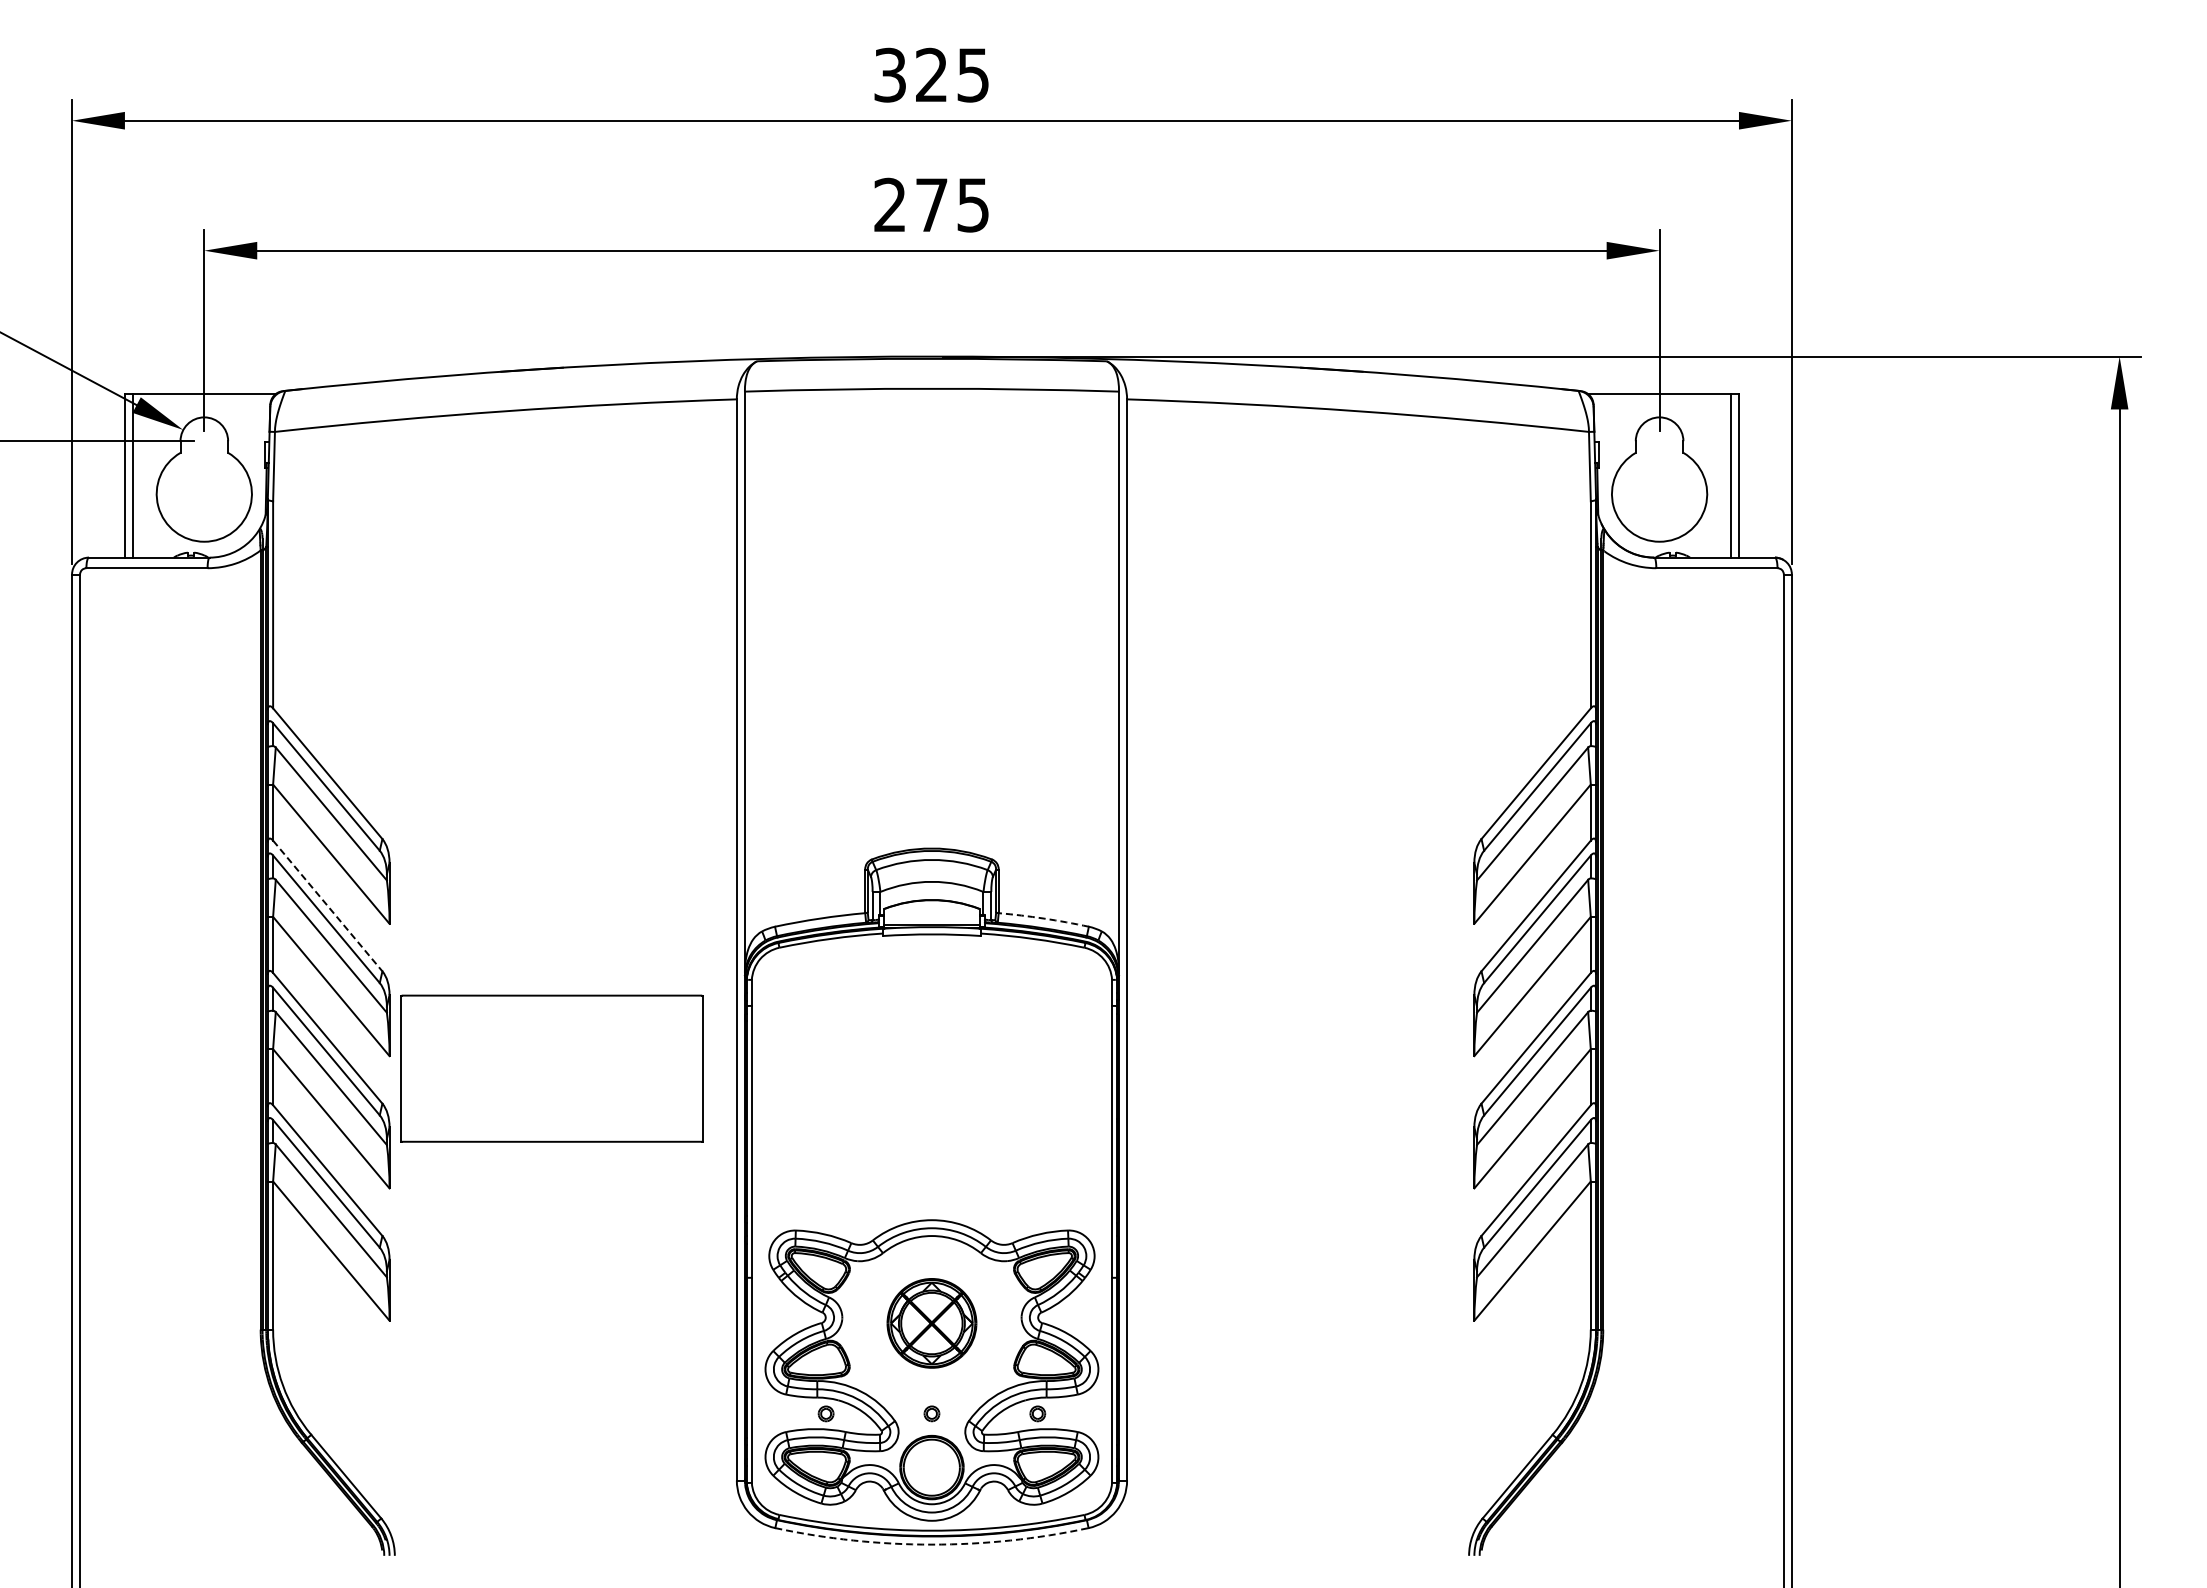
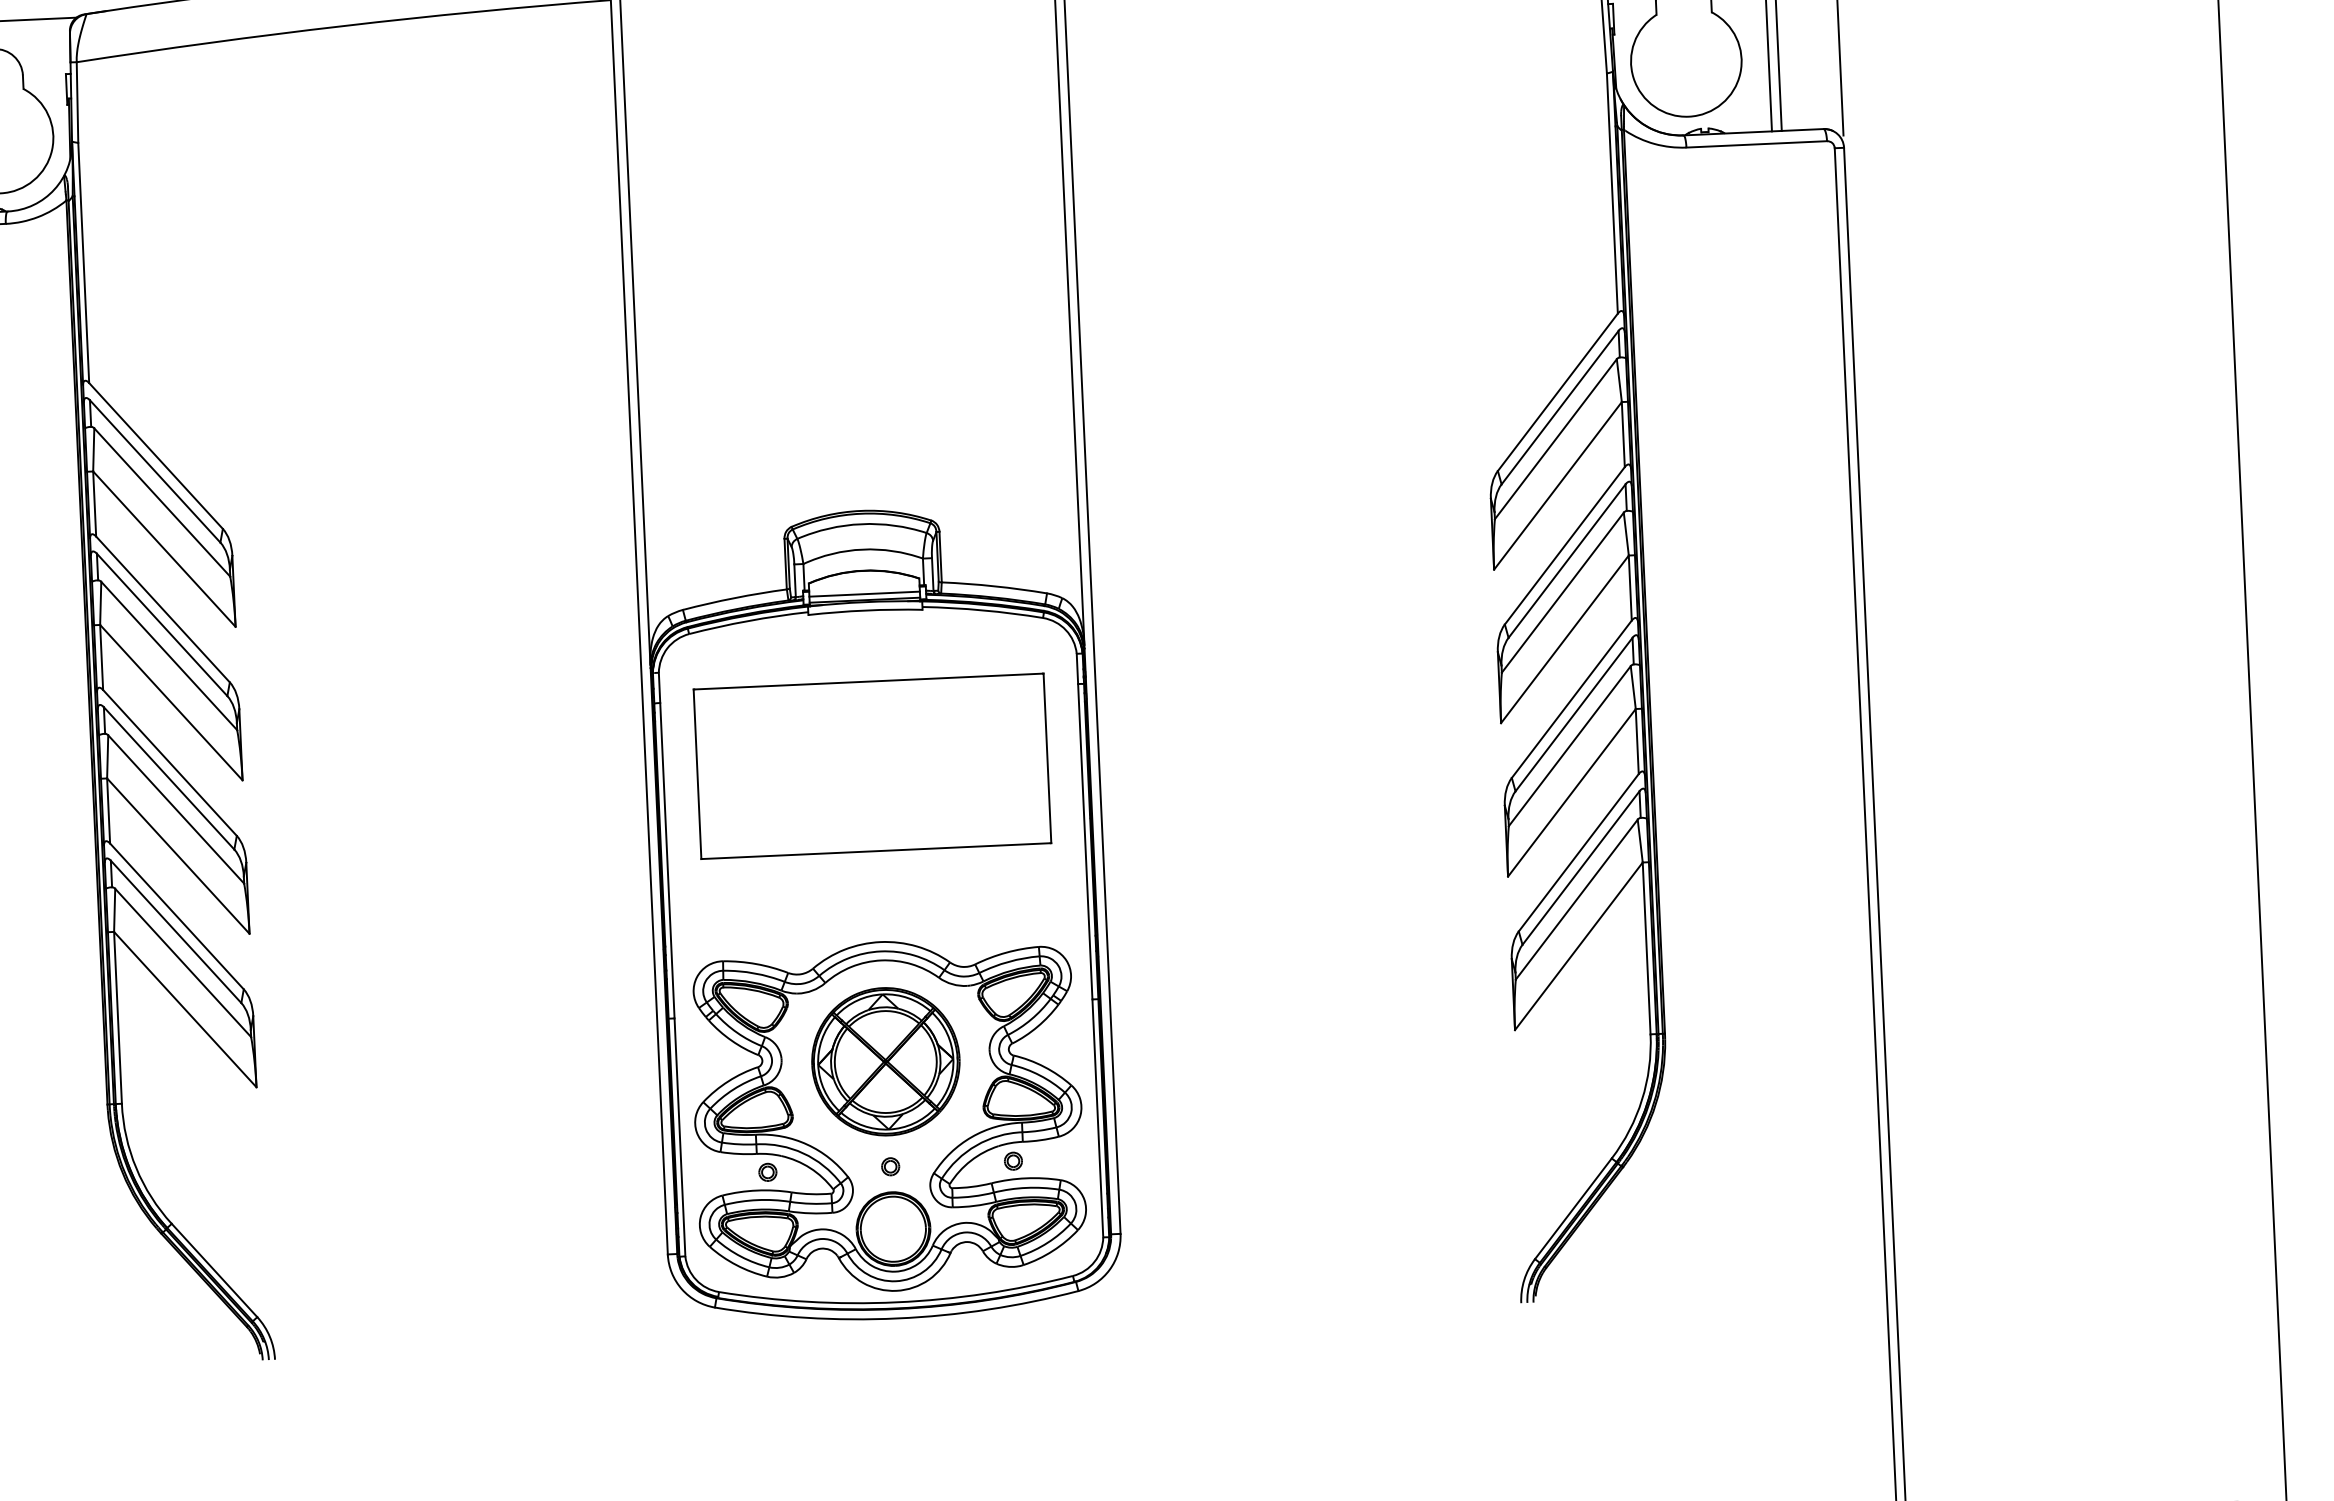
line: (328, 906) -> (163, 609), dashed -> solid
arc: (1044, 918) -> (995, 586), dashed -> solid
line: (931, 920) -> (864, 594), added
part: (551, 1068) -> (871, 766), moved
part: (931, 1323) -> (885, 1061), size x1.43
arc: (931, 1544) -> (897, 1318), dashed -> solid

